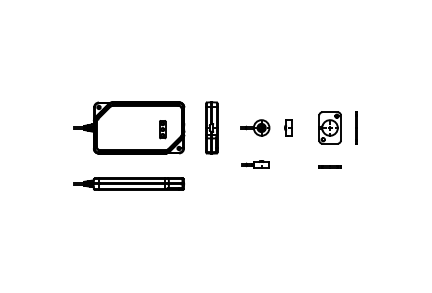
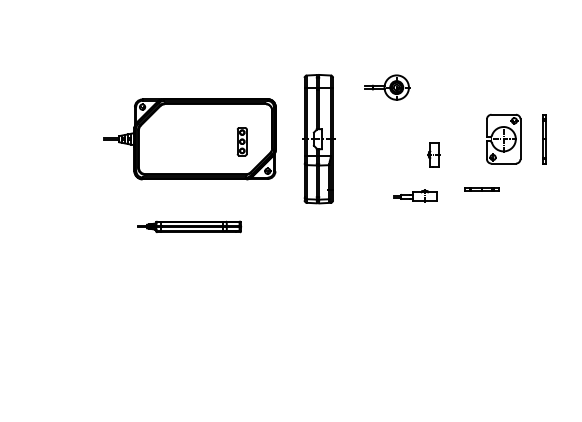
part: (211, 127) -> (318, 138), size x1.6
part: (255, 127) -> (387, 86), moved
part: (288, 127) -> (434, 154), moved
part: (255, 164) -> (415, 196), moved
line: (329, 166) -> (480, 188), moved
part: (128, 183) -> (188, 225), size x0.6

